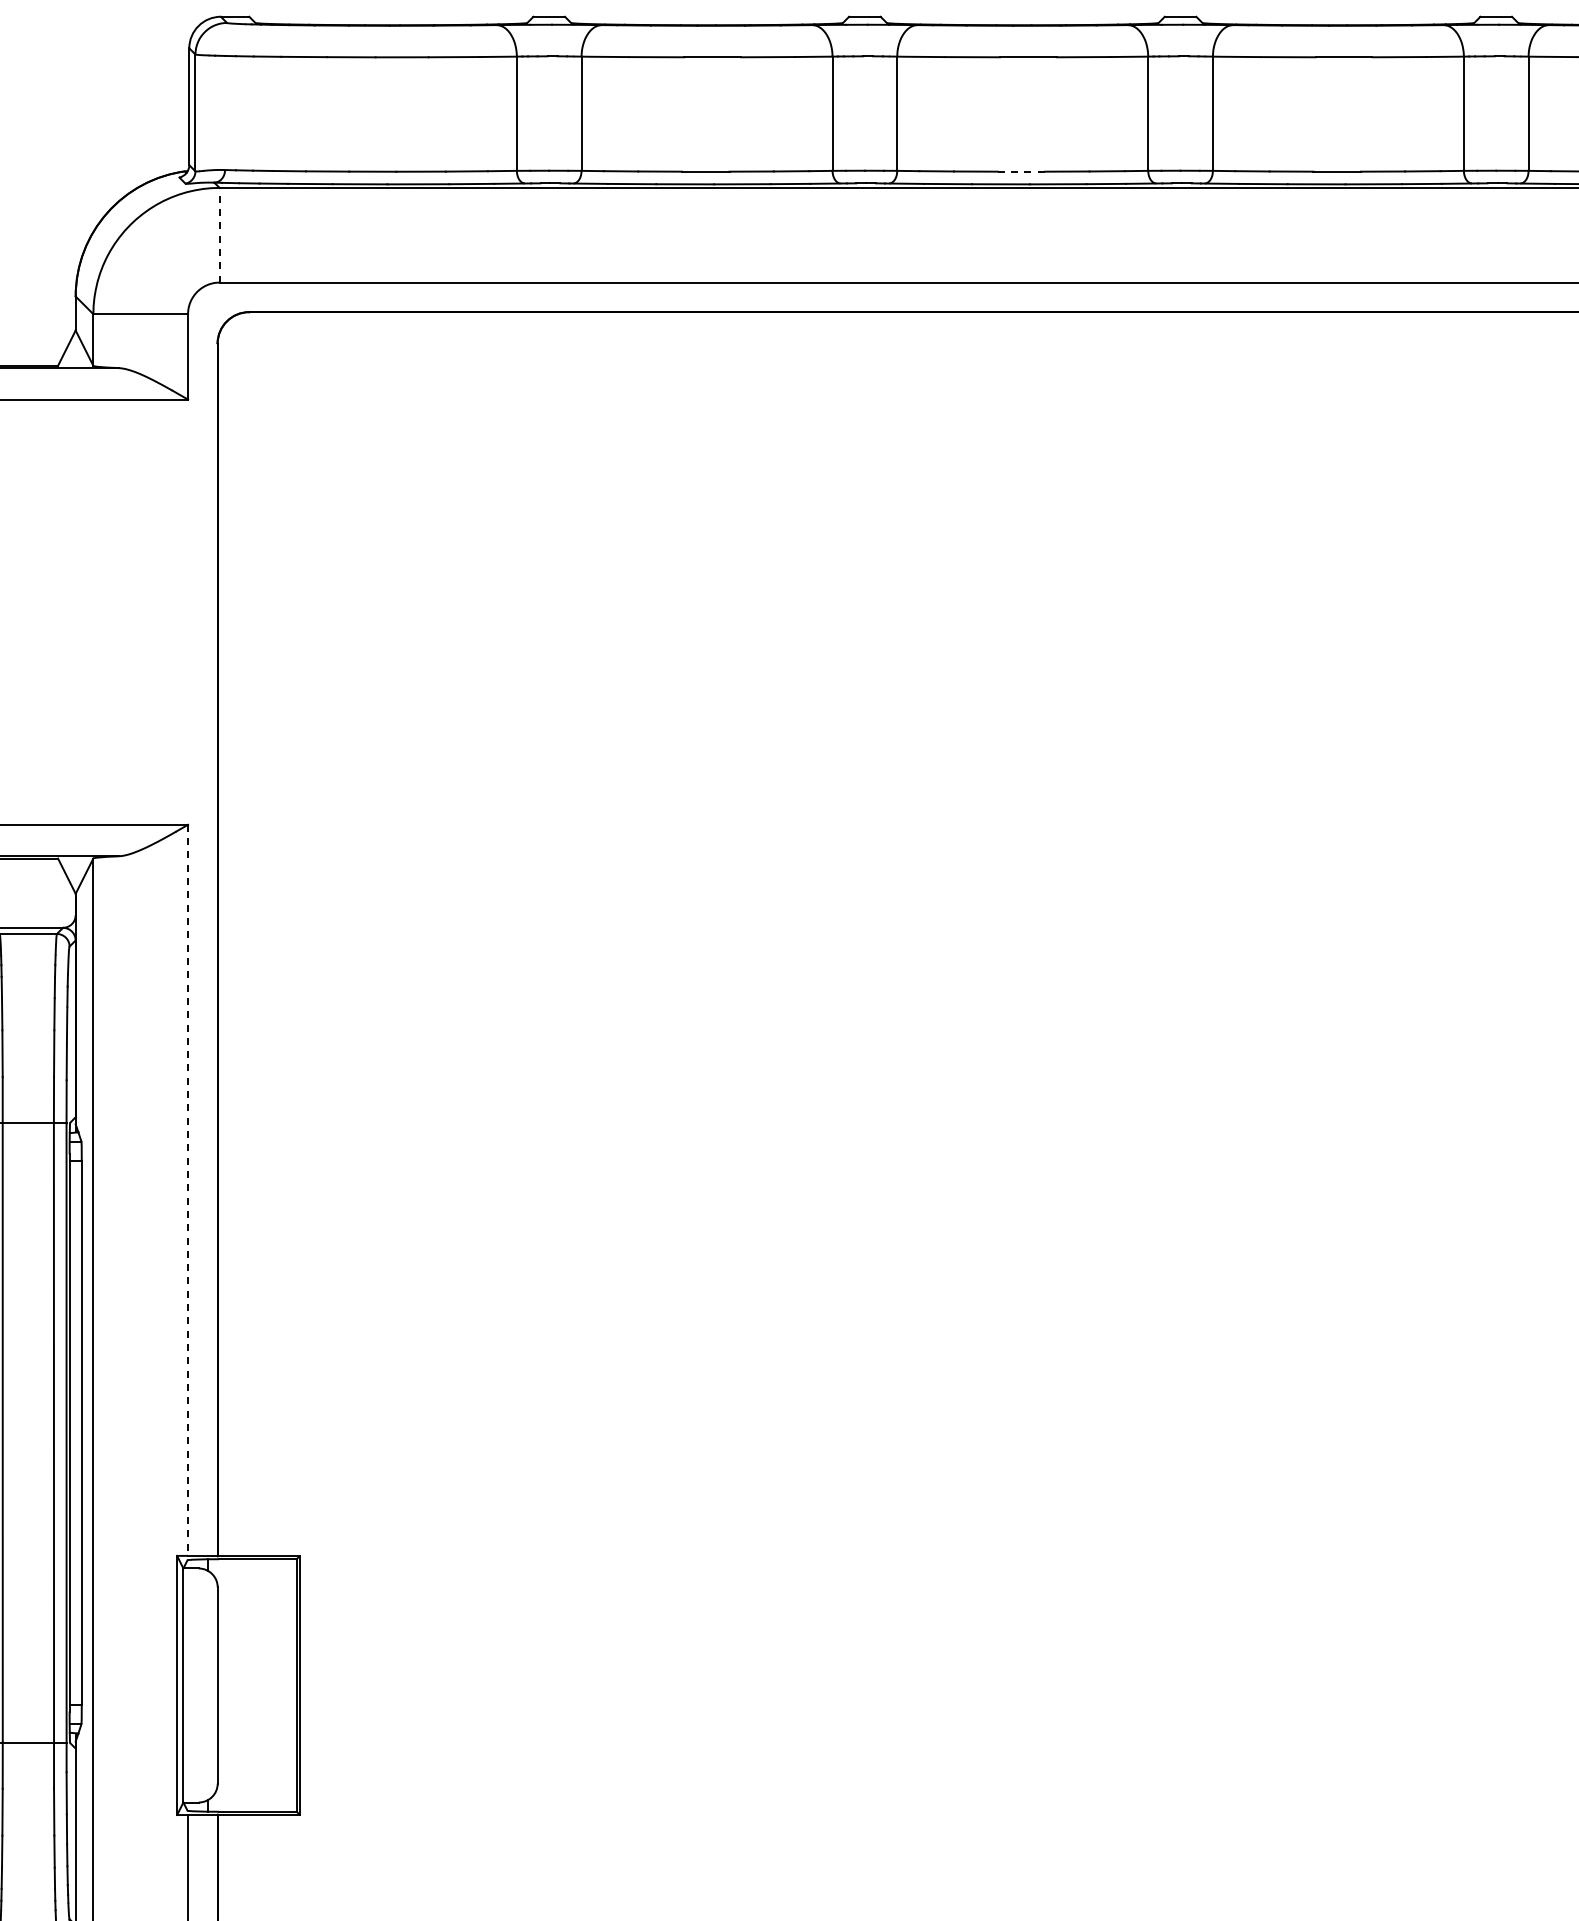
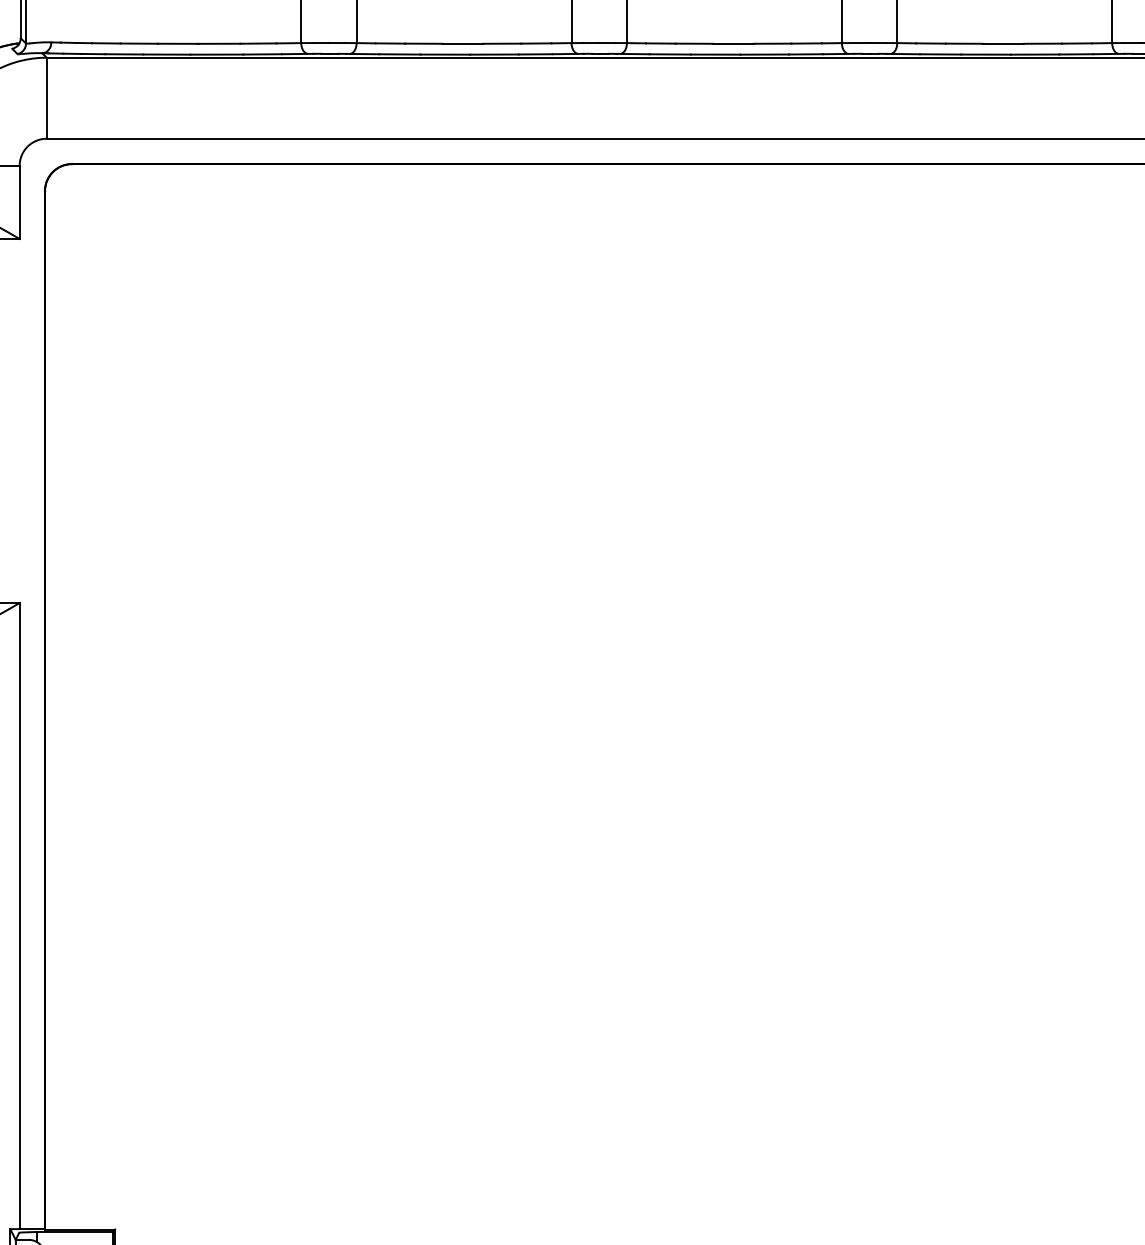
line: (1021, 171) -> (733, 43), dashed -> solid
line: (219, 234) -> (46, 97), dashed -> solid
line: (188, 1190) -> (20, 916), dashed -> solid

